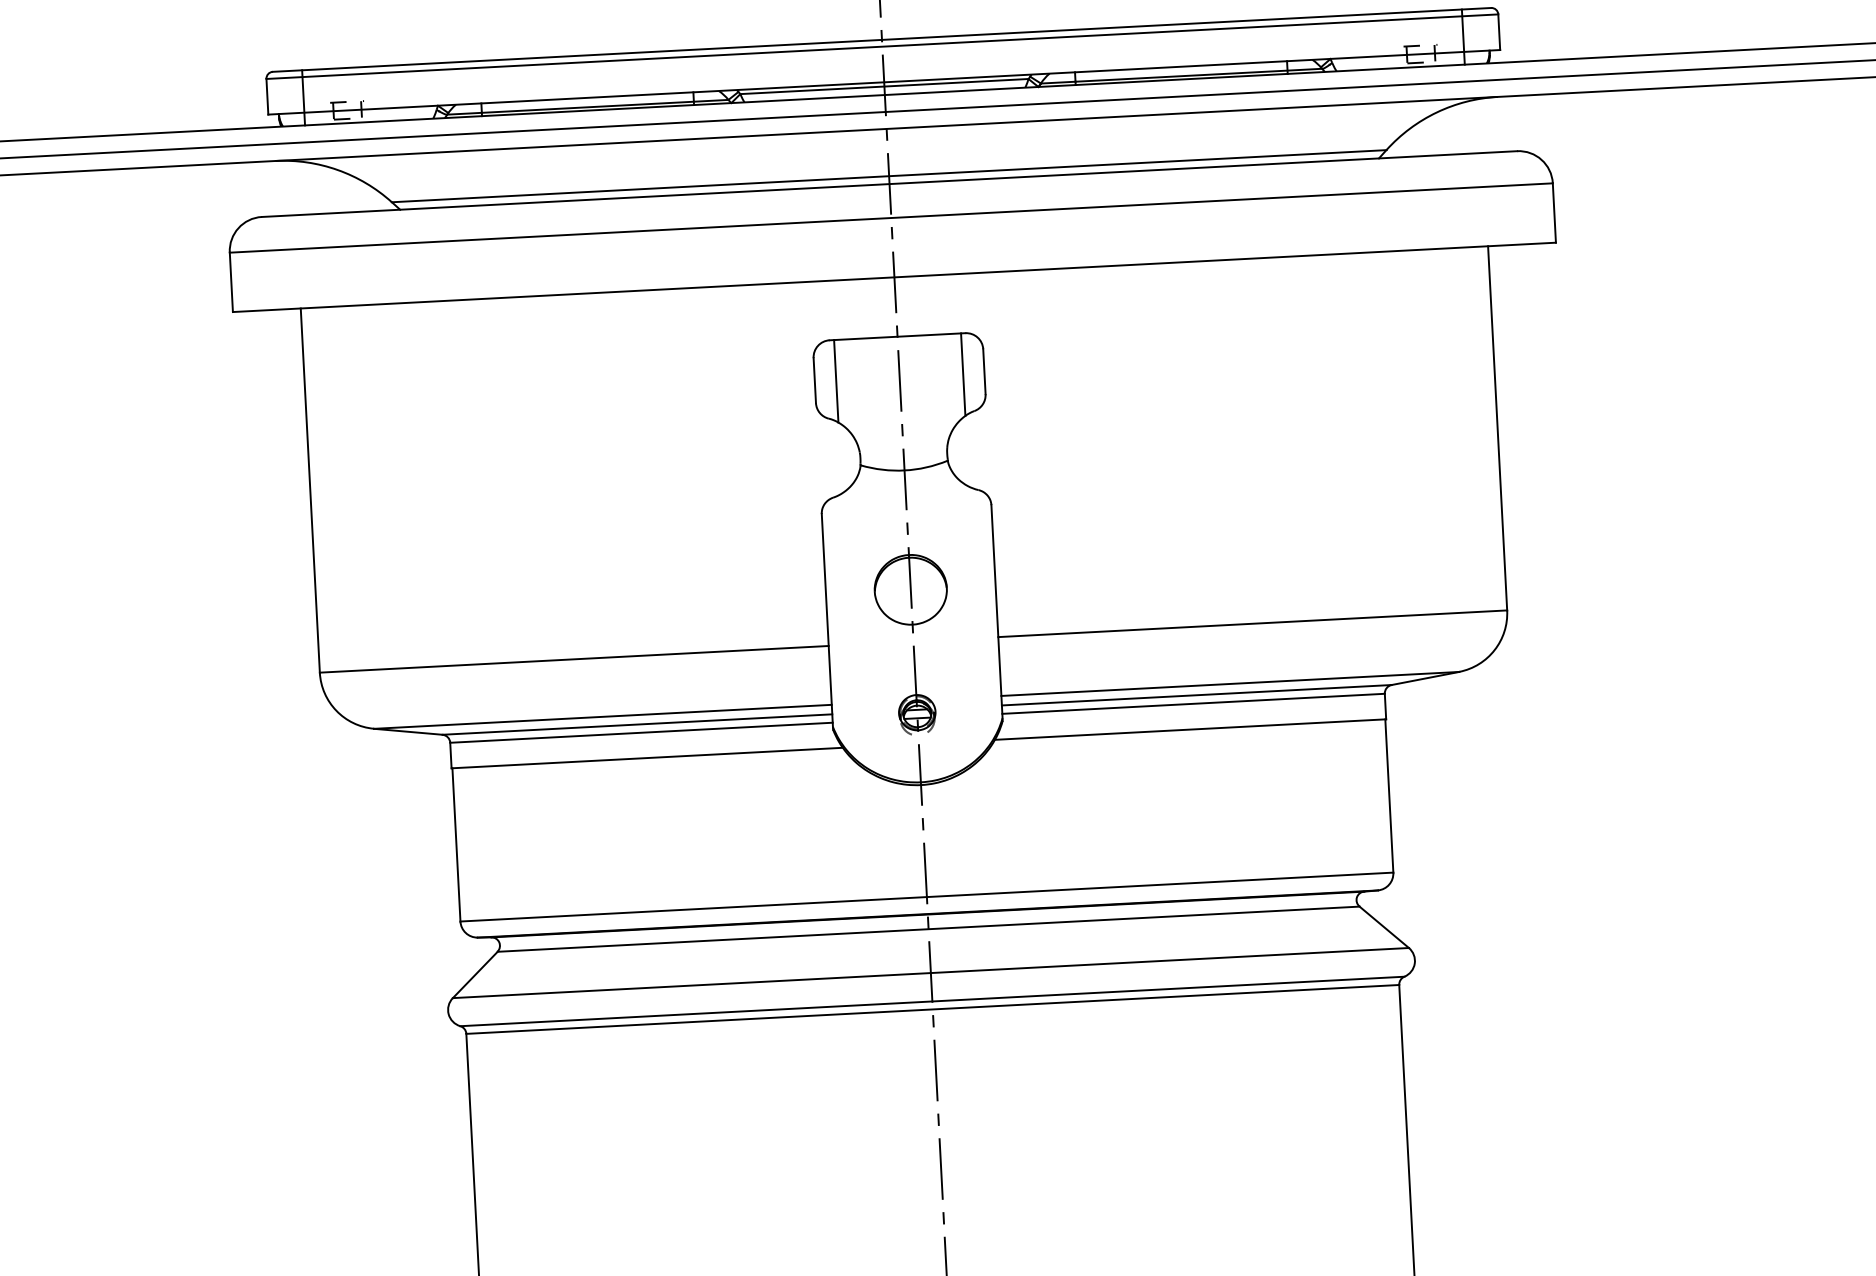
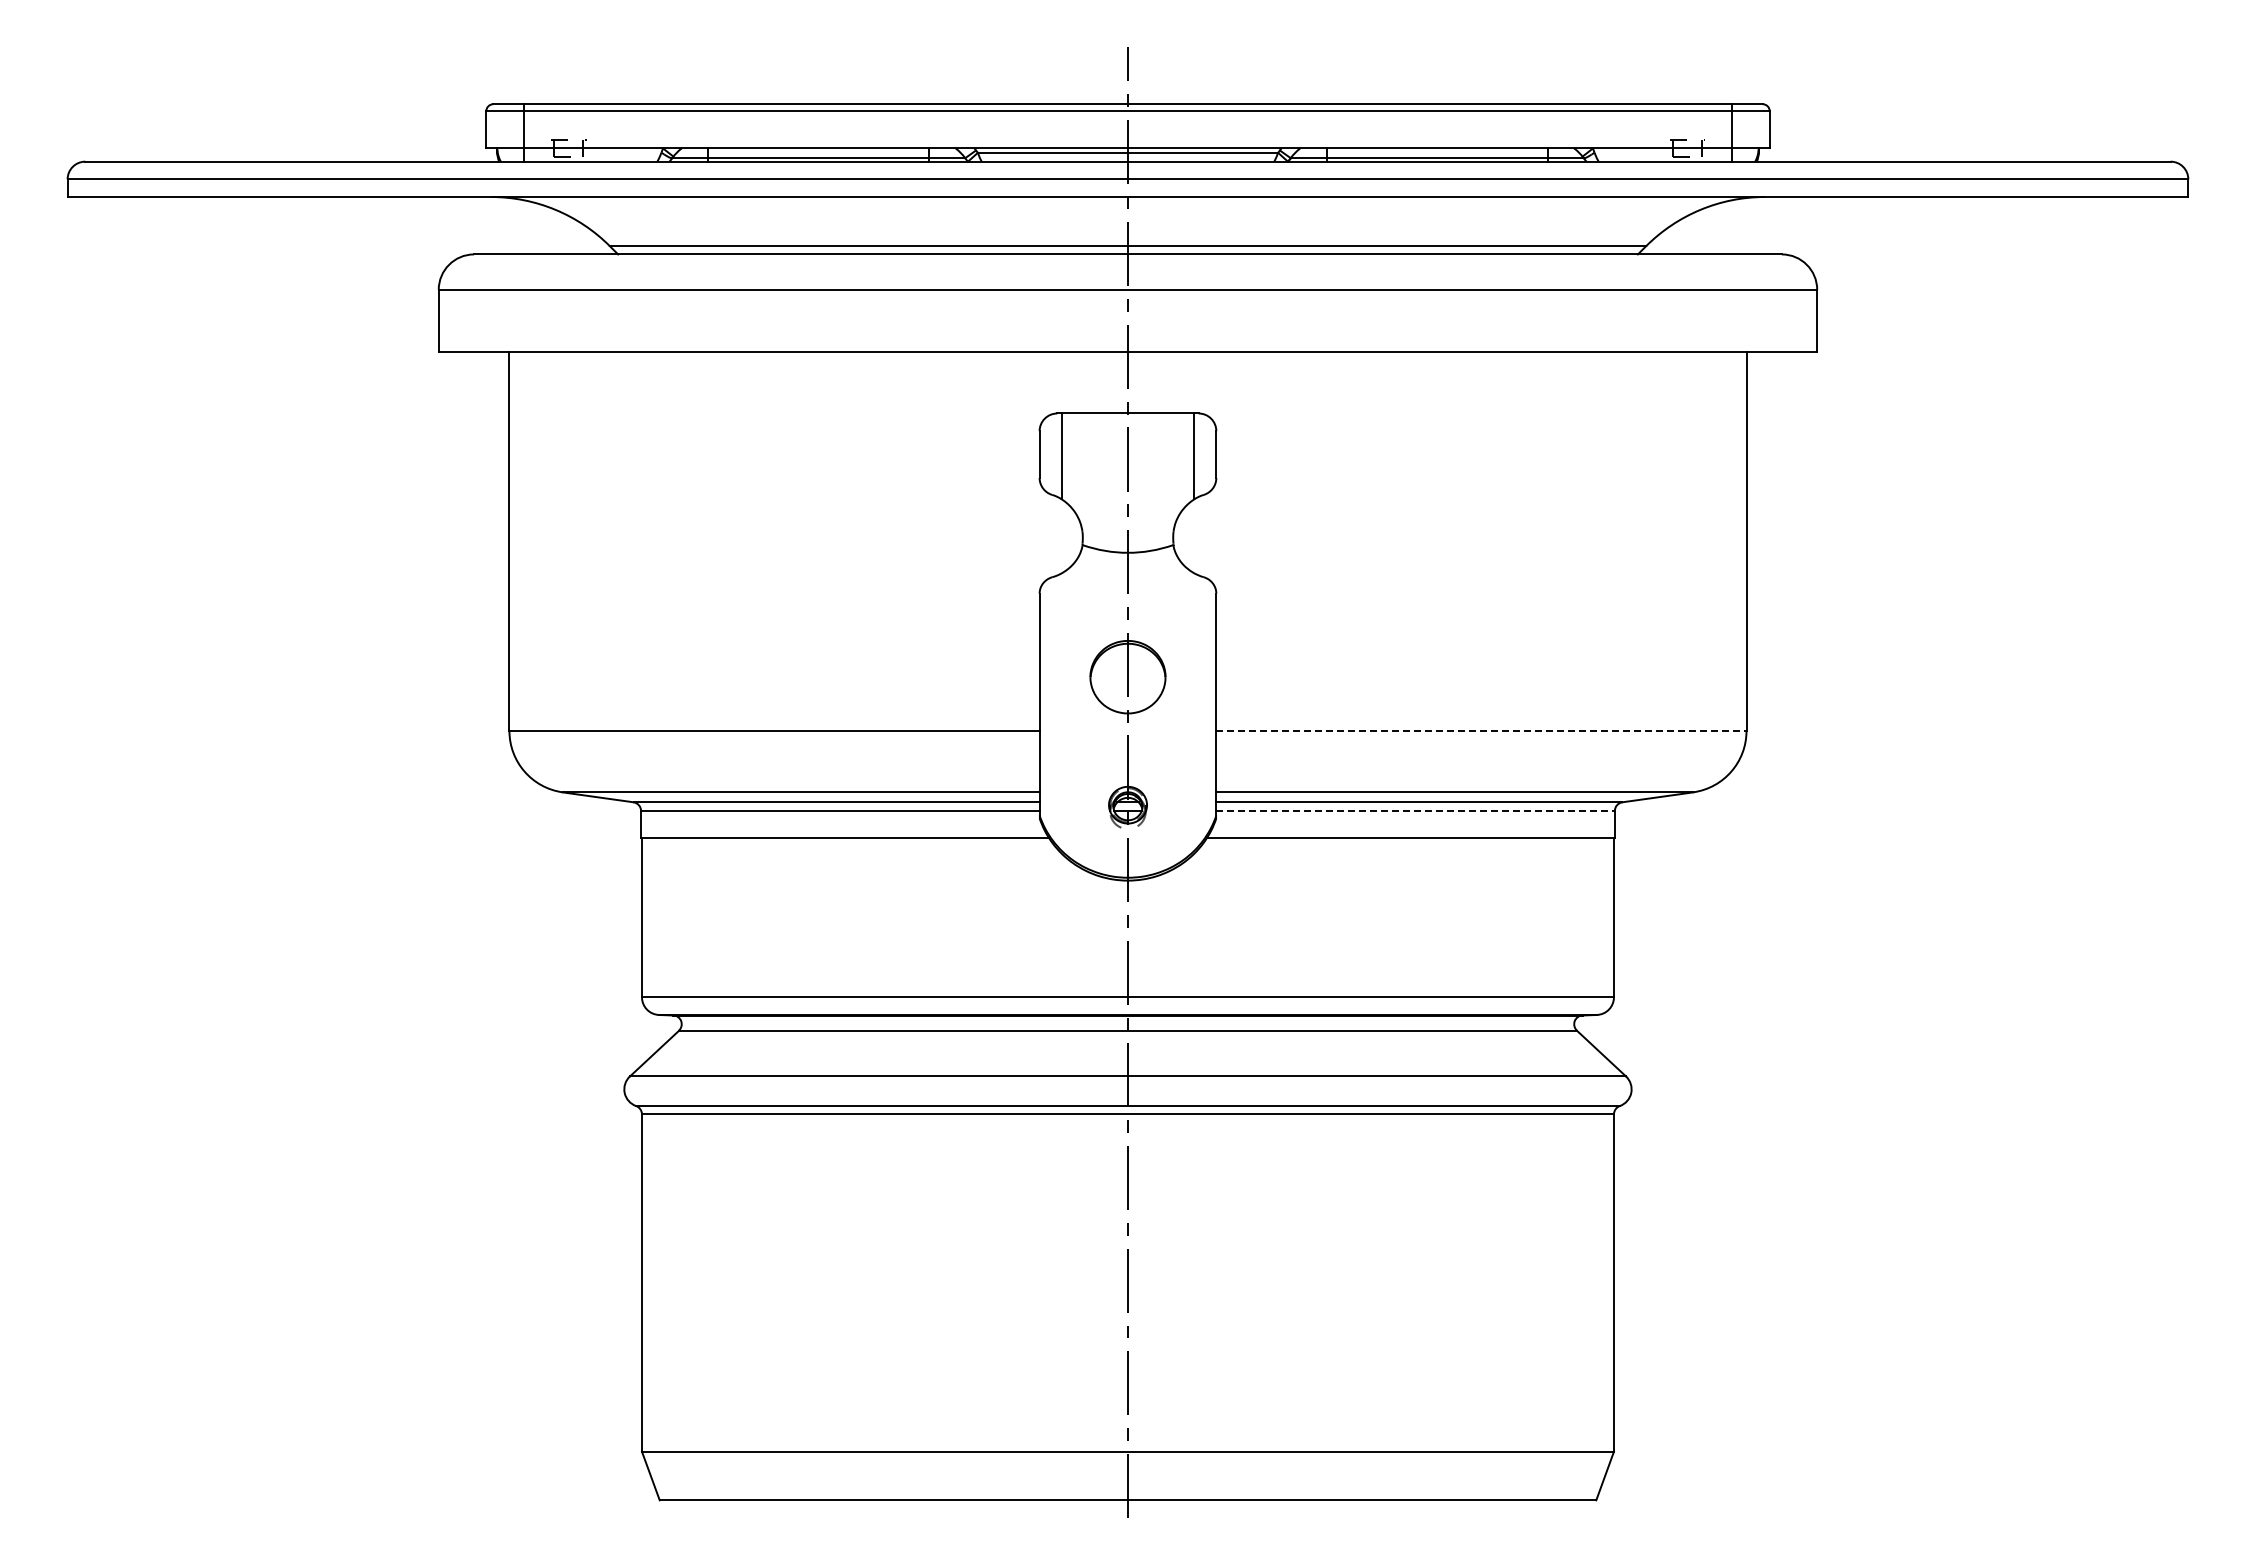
line: (1252, 624) -> (1481, 731), solid -> dashed
line: (1194, 704) -> (1416, 811), solid -> dashed

